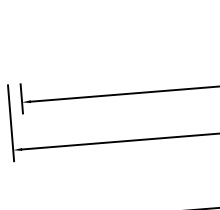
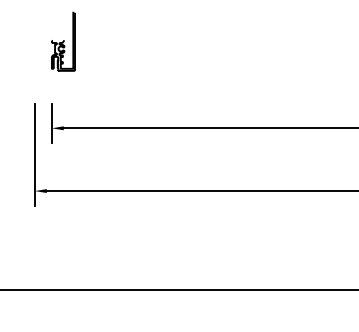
part: (25, 36) -> (63, 41), added

